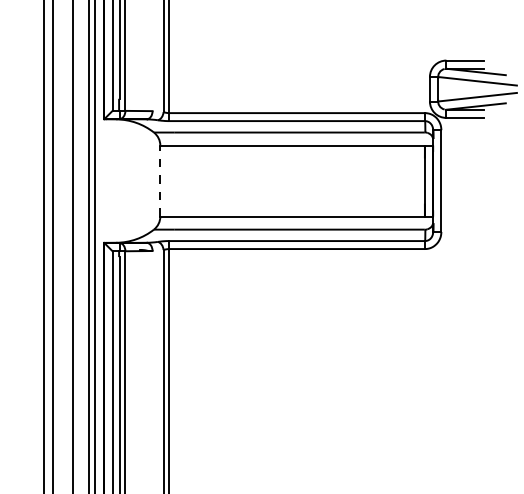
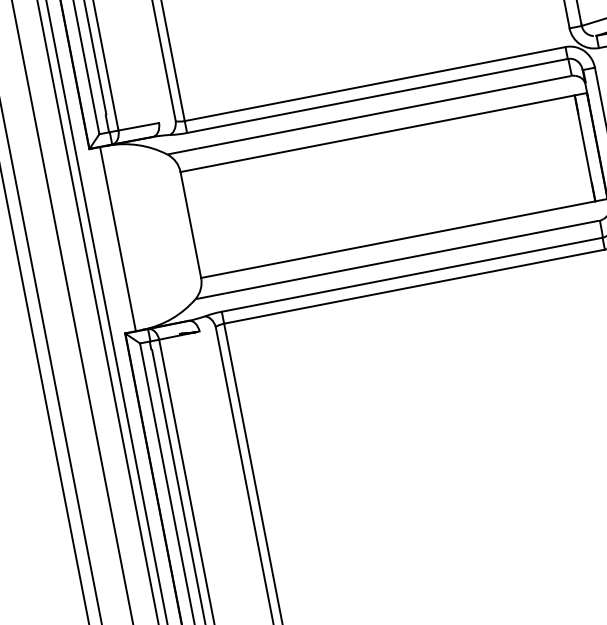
line: (111, 180) -> (117, 238), added
line: (160, 181) -> (191, 225), dashed -> solid

